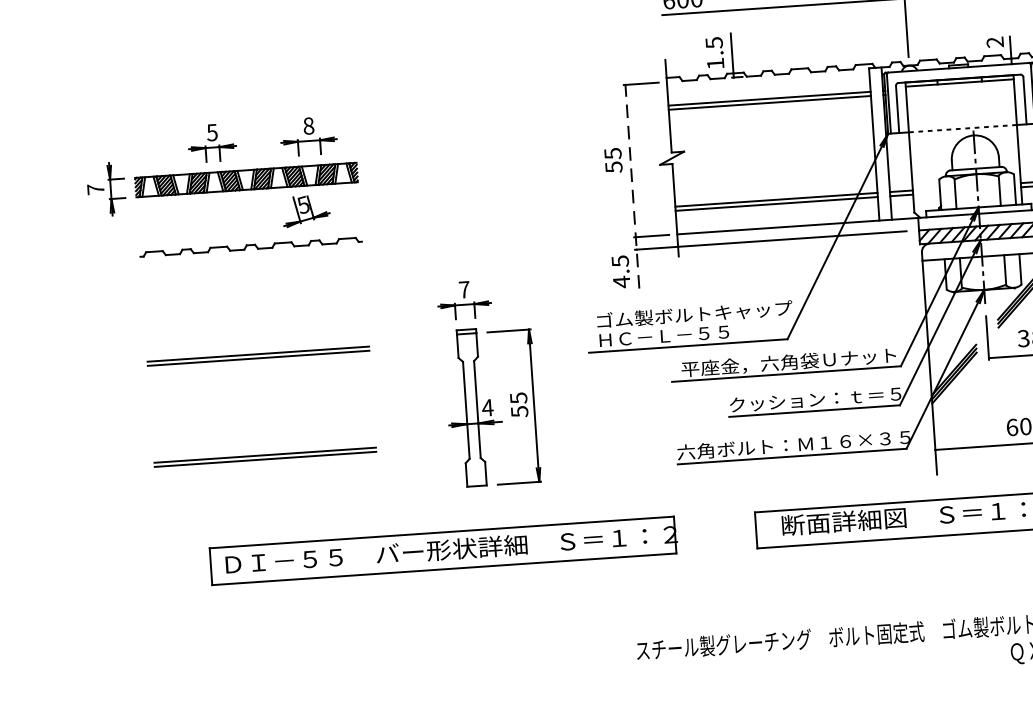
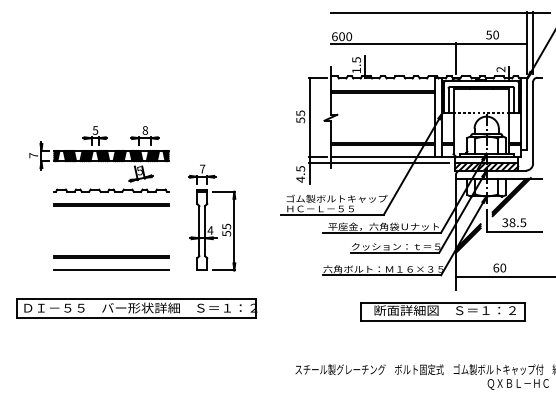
line: (632, 187) -> (309, 131), dashed -> solid
part: (223, 188) -> (99, 159), moved
part: (476, 383) -> (205, 217), moved
line: (267, 483) -> (111, 270), added
part: (443, 550) -> (136, 308), moved

